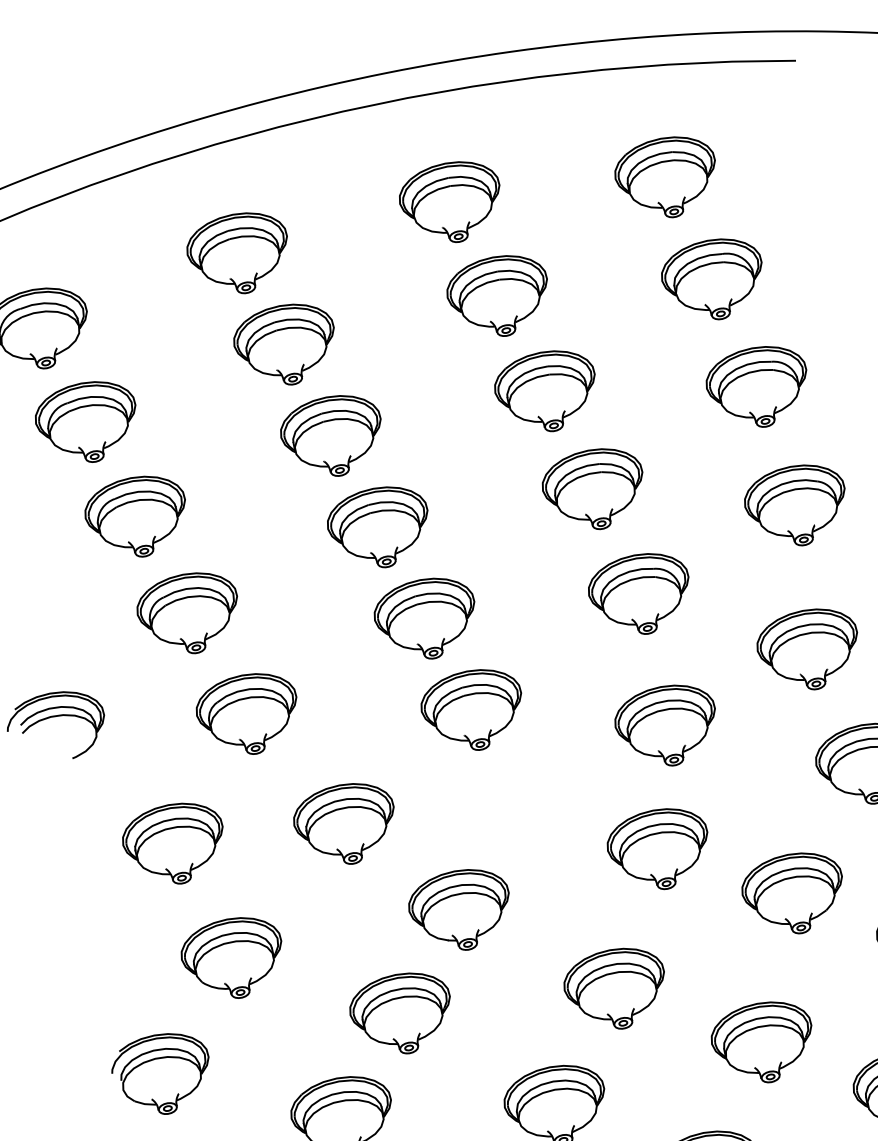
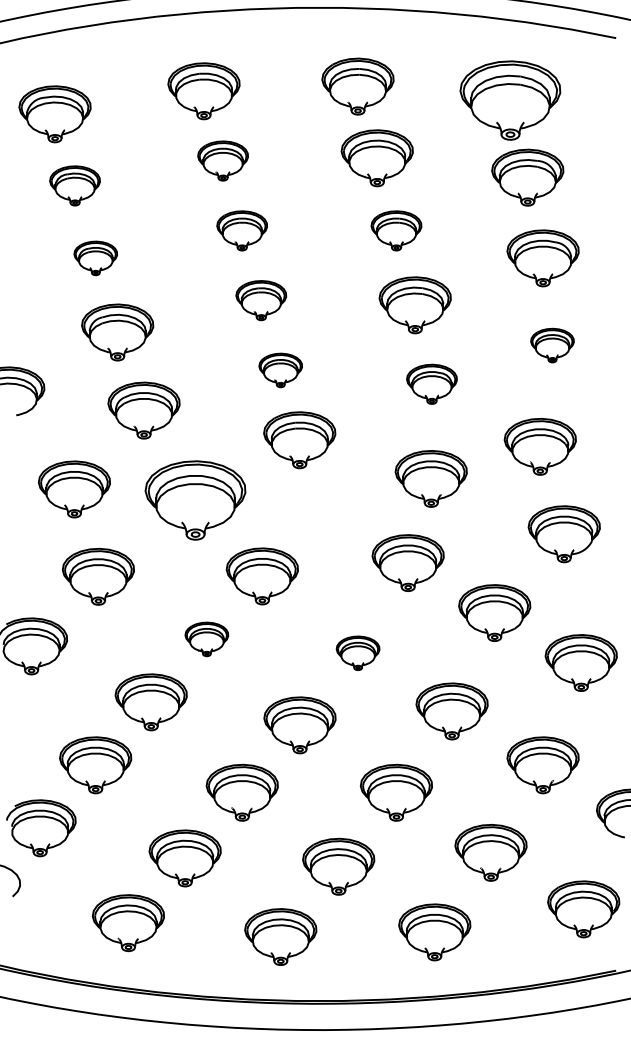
part: (665, 178) -> (509, 100), size x1.4
part: (284, 344) -> (222, 160), size x0.7
part: (546, 391) -> (396, 230), size x0.7
part: (86, 422) -> (74, 185), size x0.7
part: (331, 436) -> (241, 230), size x0.7
part: (796, 505) -> (552, 345), size x0.6
part: (137, 517) -> (95, 258), size x0.6
part: (378, 528) -> (260, 300), size x0.7
part: (640, 595) -> (431, 384), size x0.7
part: (426, 619) -> (280, 370), size x0.6
part: (344, 824) -> (194, 500), size x1.4
part: (615, 990) -> (357, 653), size x0.6
part: (401, 1014) -> (206, 639), size x0.6

